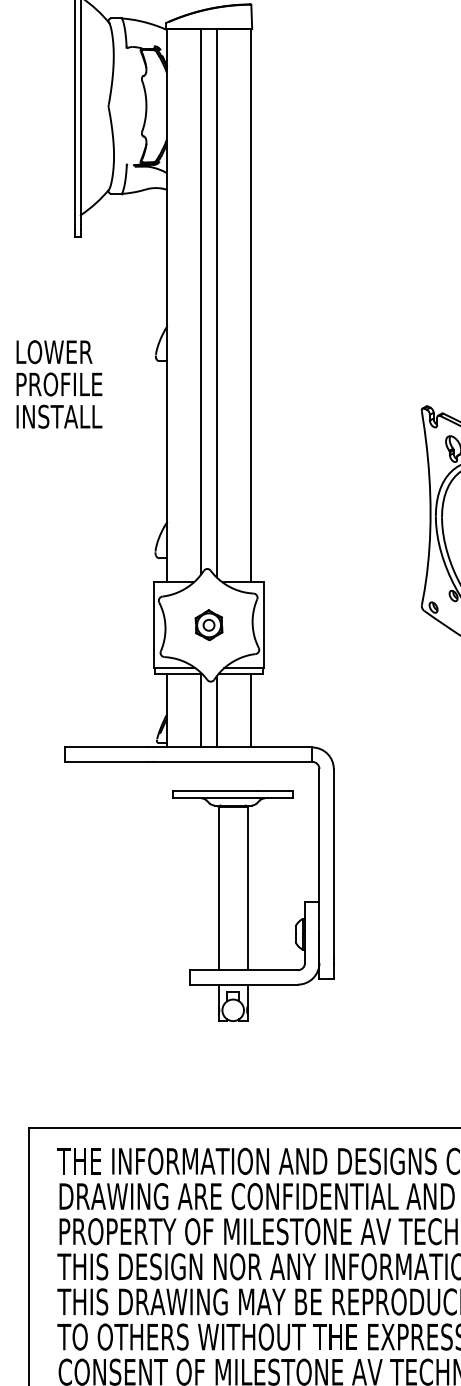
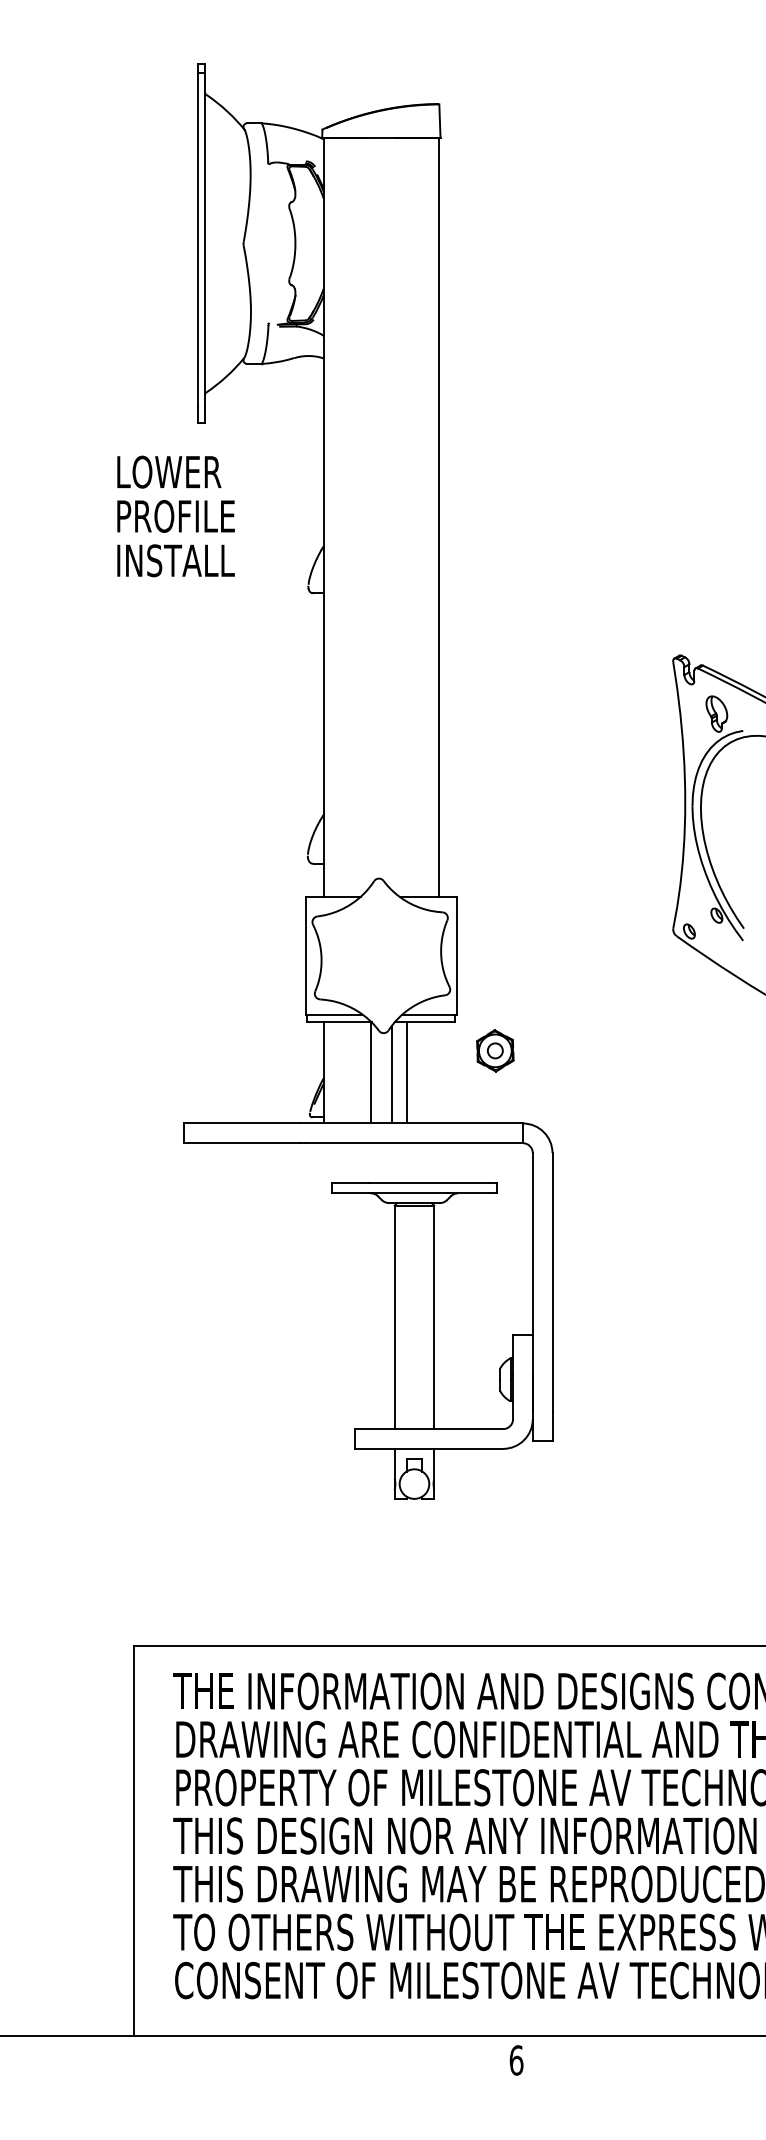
line: (201, 301) -> (370, 511), removed
line: (216, 302) -> (391, 513), removed
text: (59, 384) -> (175, 516), moved
part: (209, 625) -> (495, 1050), moved
line: (251, 710) -> (407, 1072), moved

